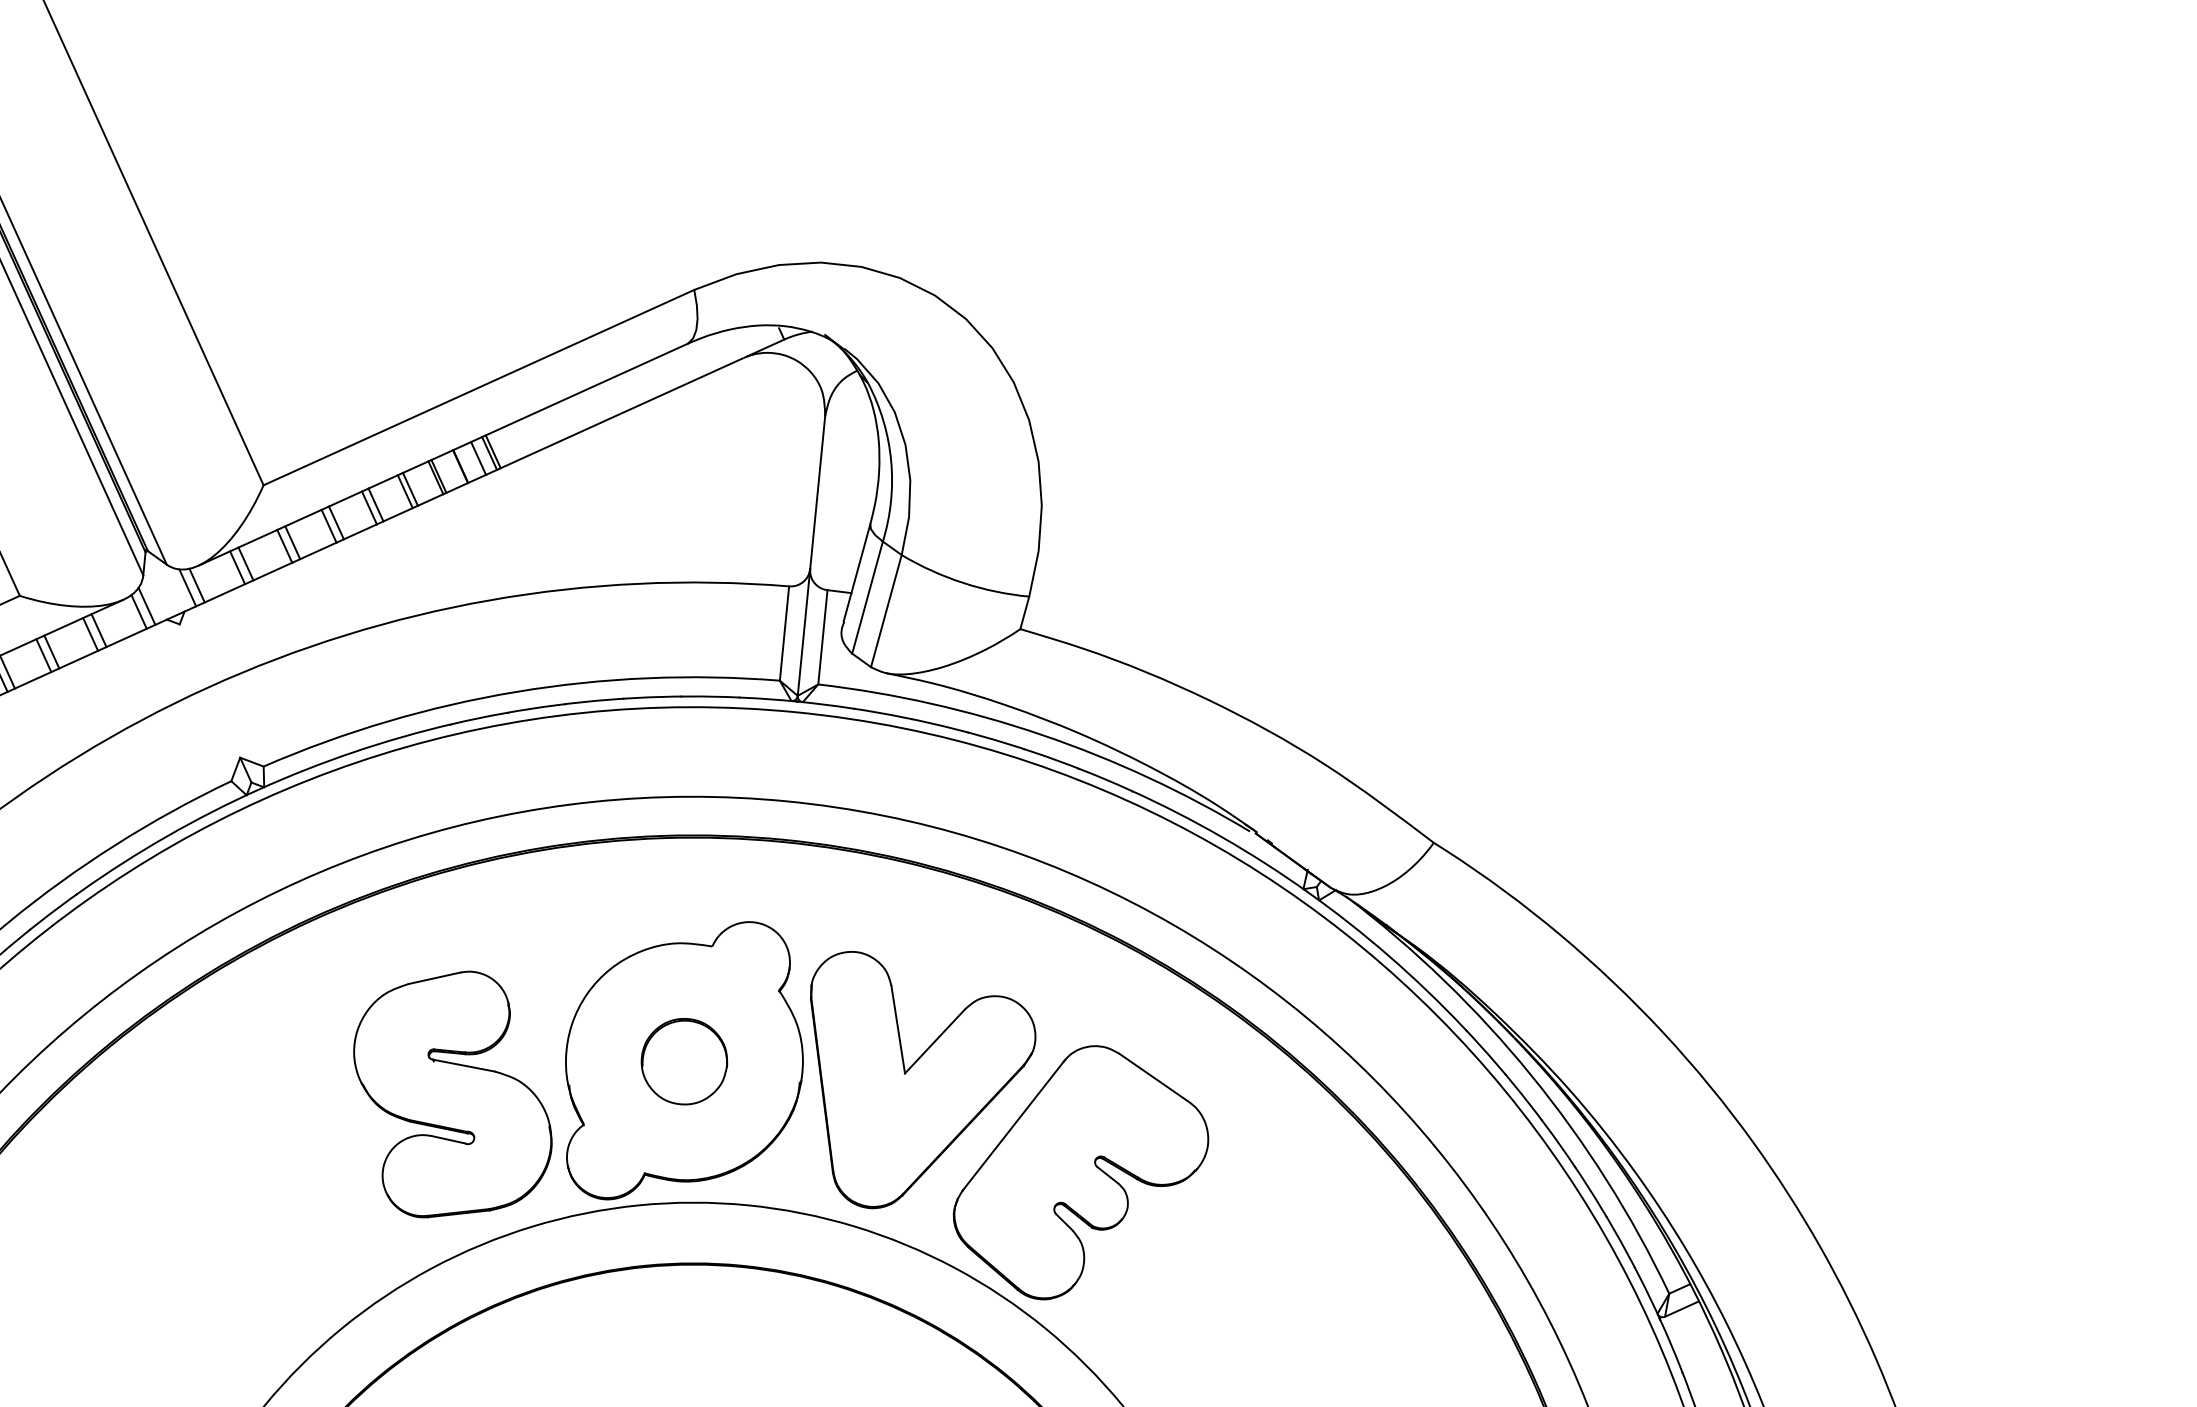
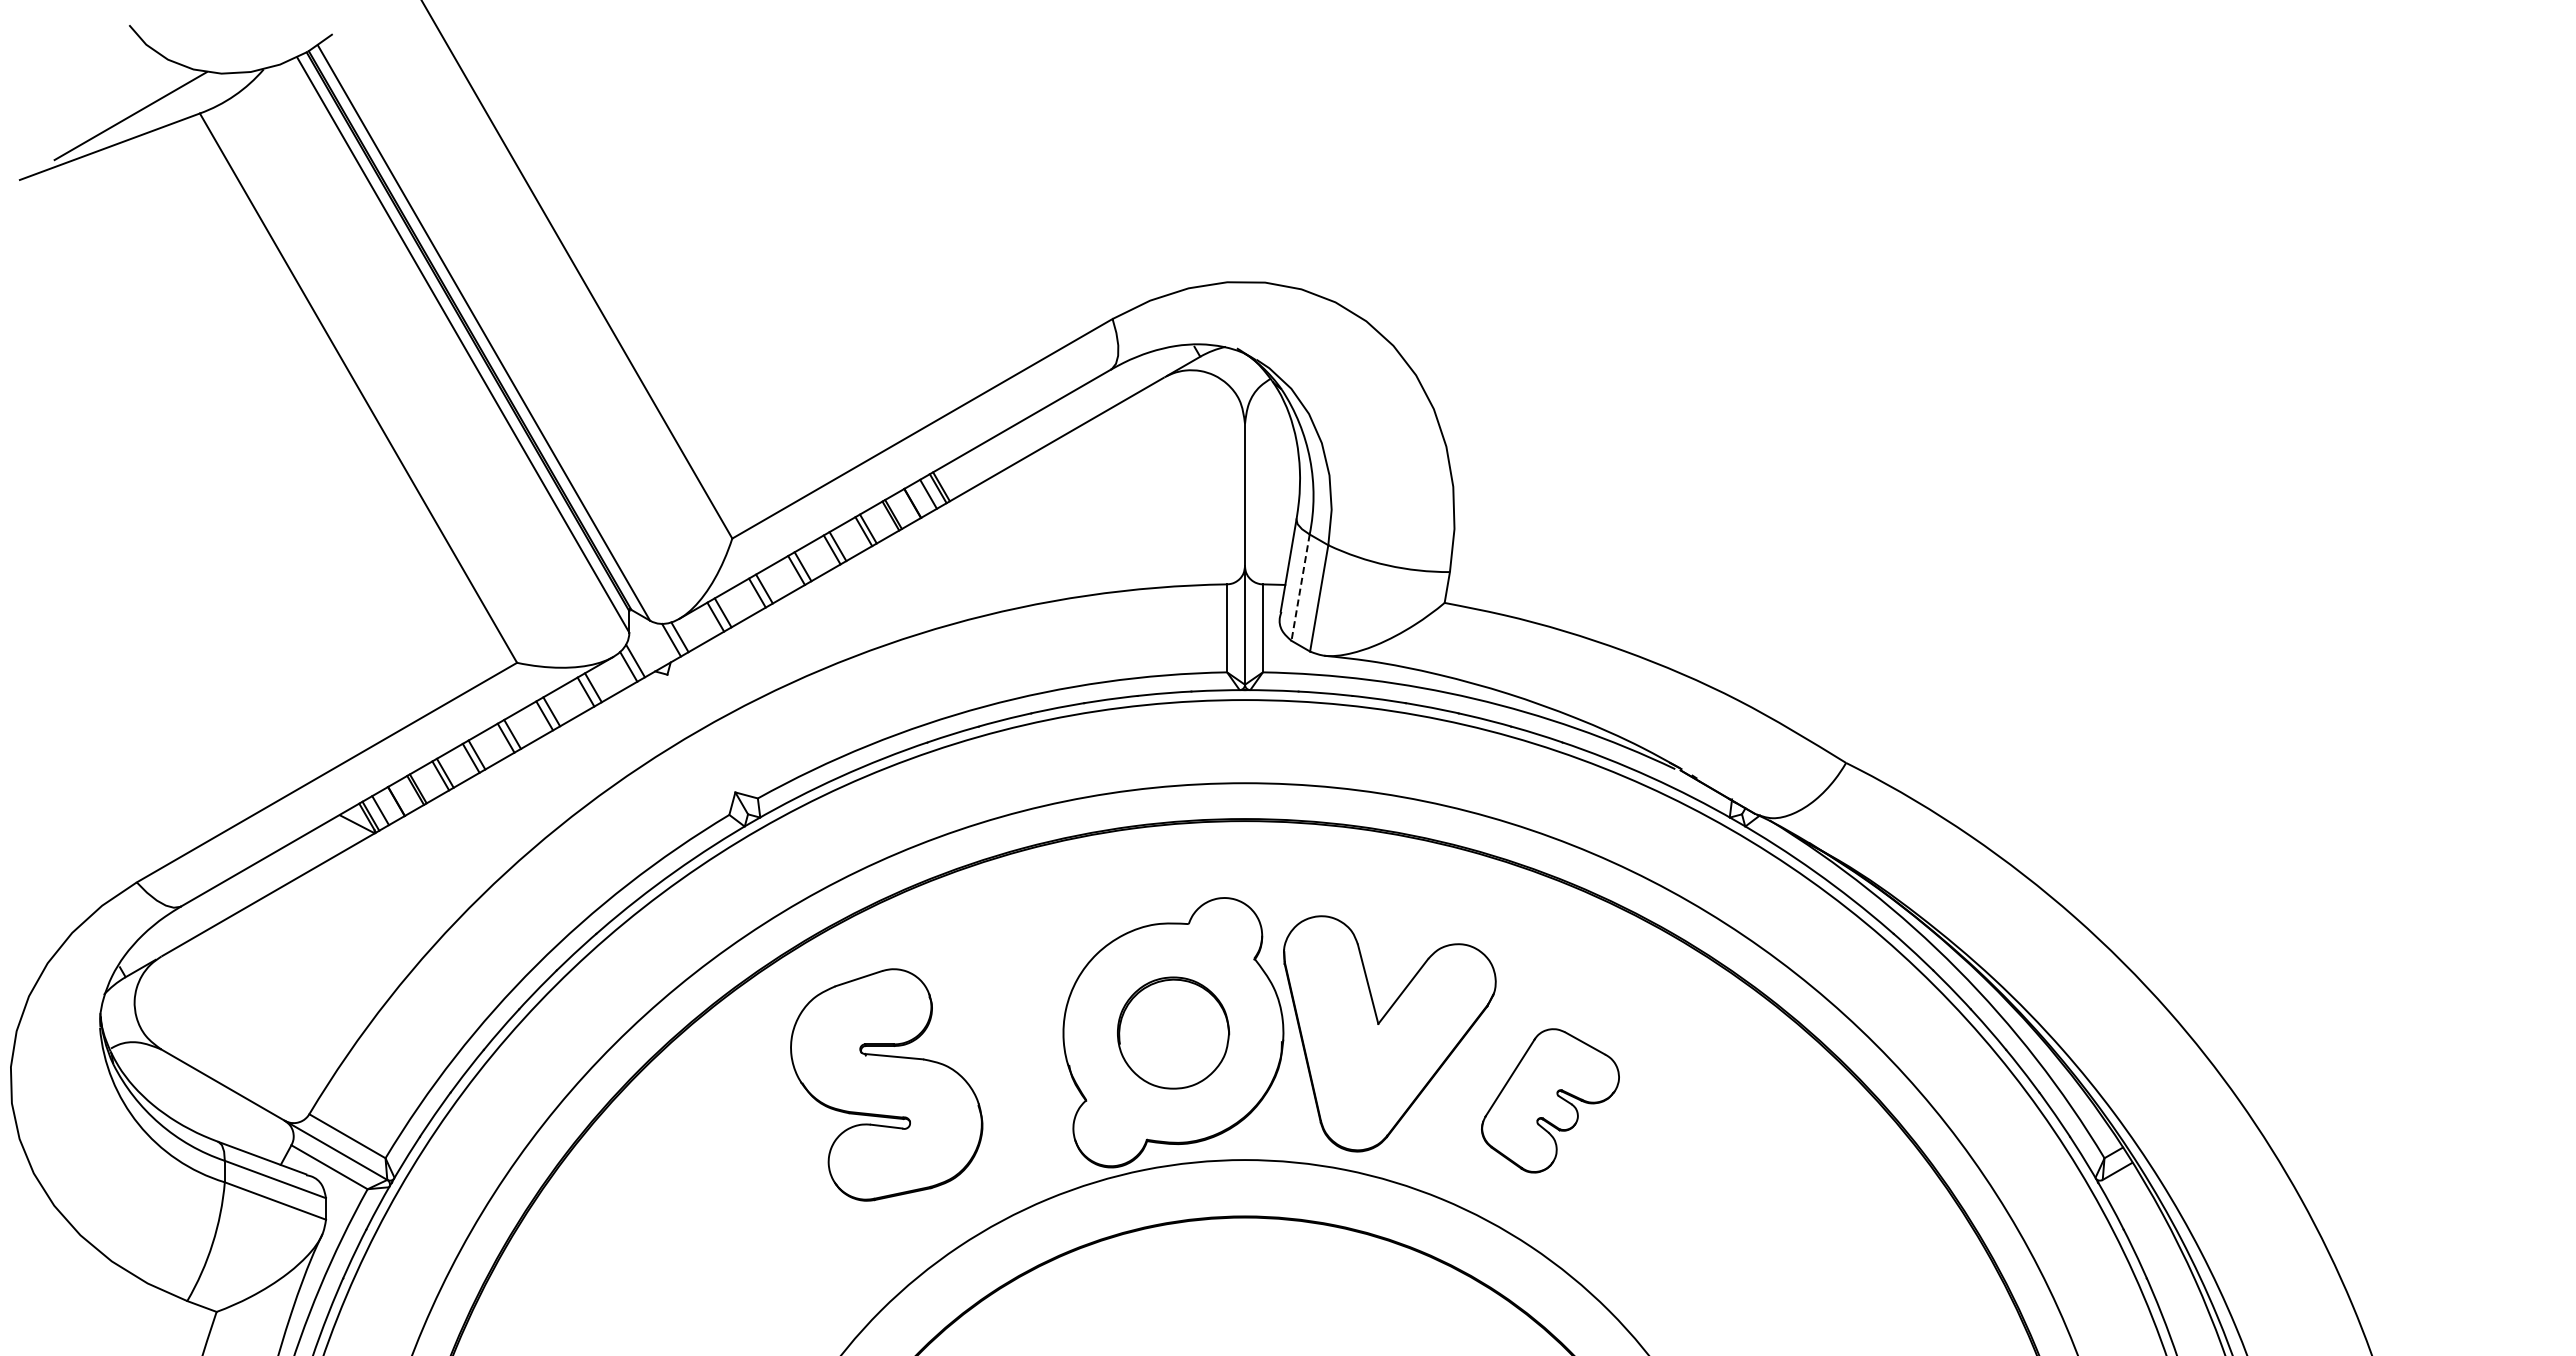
line: (867, 597) -> (1300, 587), solid -> dashed
part: (684, 1061) -> (1173, 1032), size x1.4
part: (452, 1094) -> (886, 1084), moved
part: (1081, 1173) -> (1550, 1100), size x0.6

